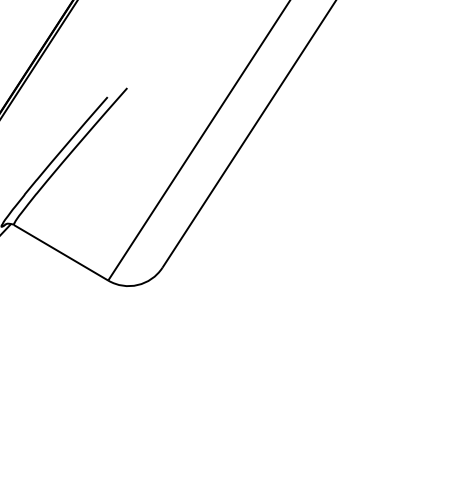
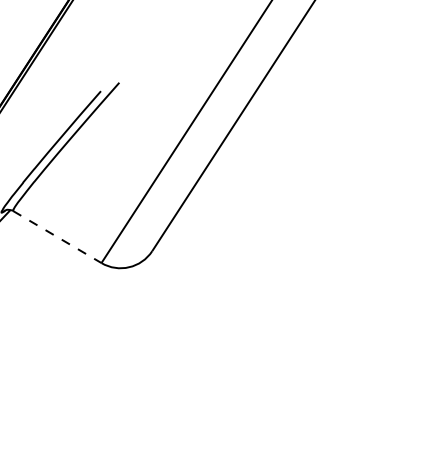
line: (61, 253) -> (57, 237), solid -> dashed

